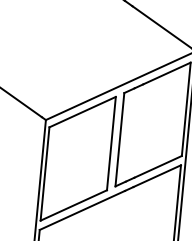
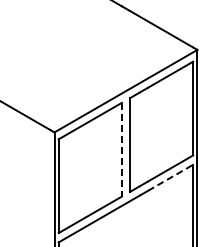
line: (111, 143) -> (121, 149), solid -> dashed
line: (158, 175) -> (171, 177), solid -> dashed

